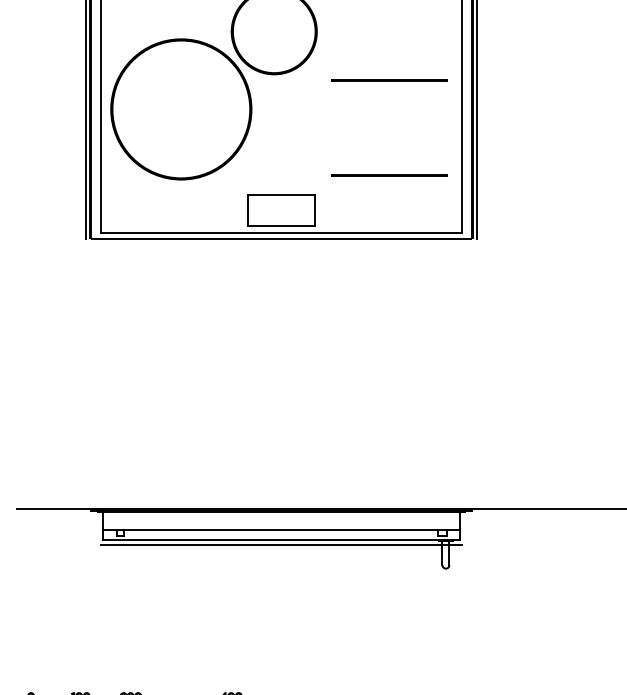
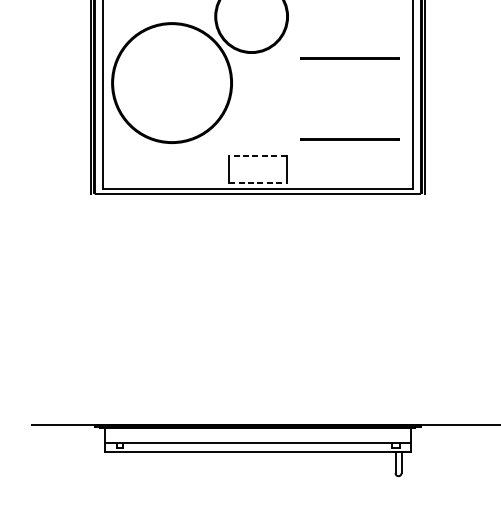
line: (281, 194) -> (257, 155), solid -> dashed
line: (281, 225) -> (257, 182), solid -> dashed
line: (281, 545) -> (257, 456), removed

